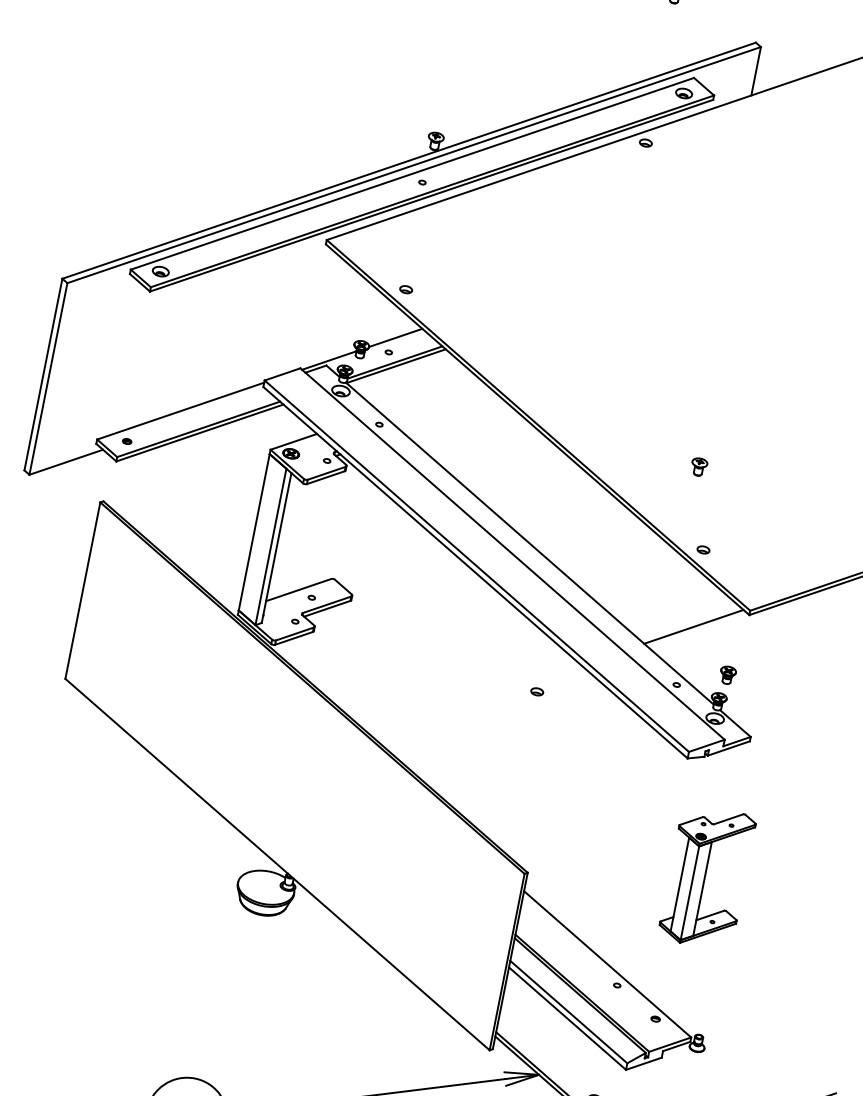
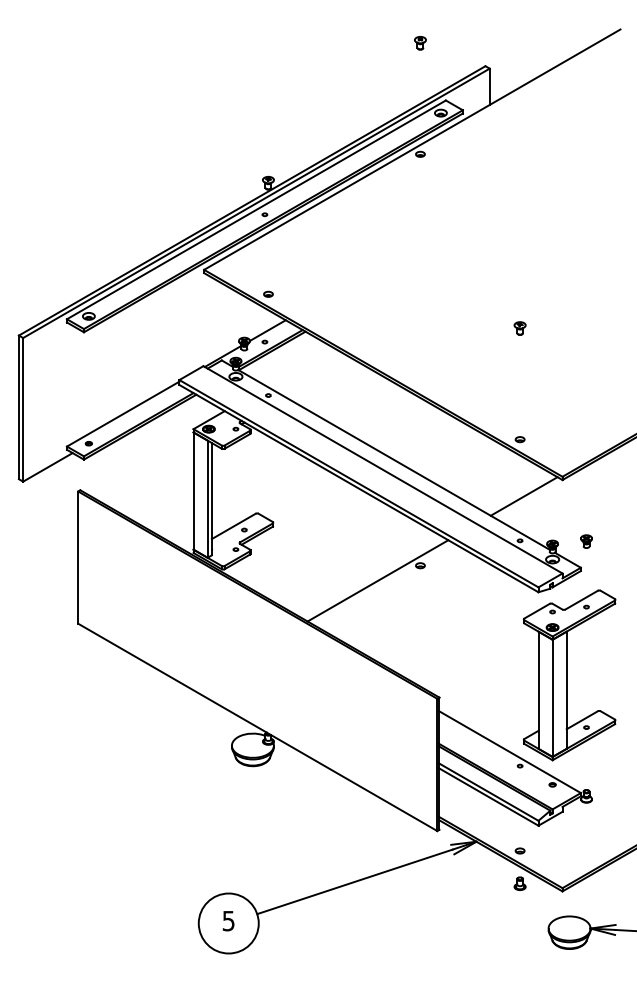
part: (698, 466) -> (519, 328), moved
part: (727, 675) -> (586, 541), moved
line: (476, 700) -> (377, 580), added
part: (707, 877) -> (569, 675), size x1.67

